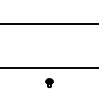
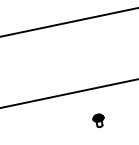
part: (49, 83) -> (99, 121), moved

